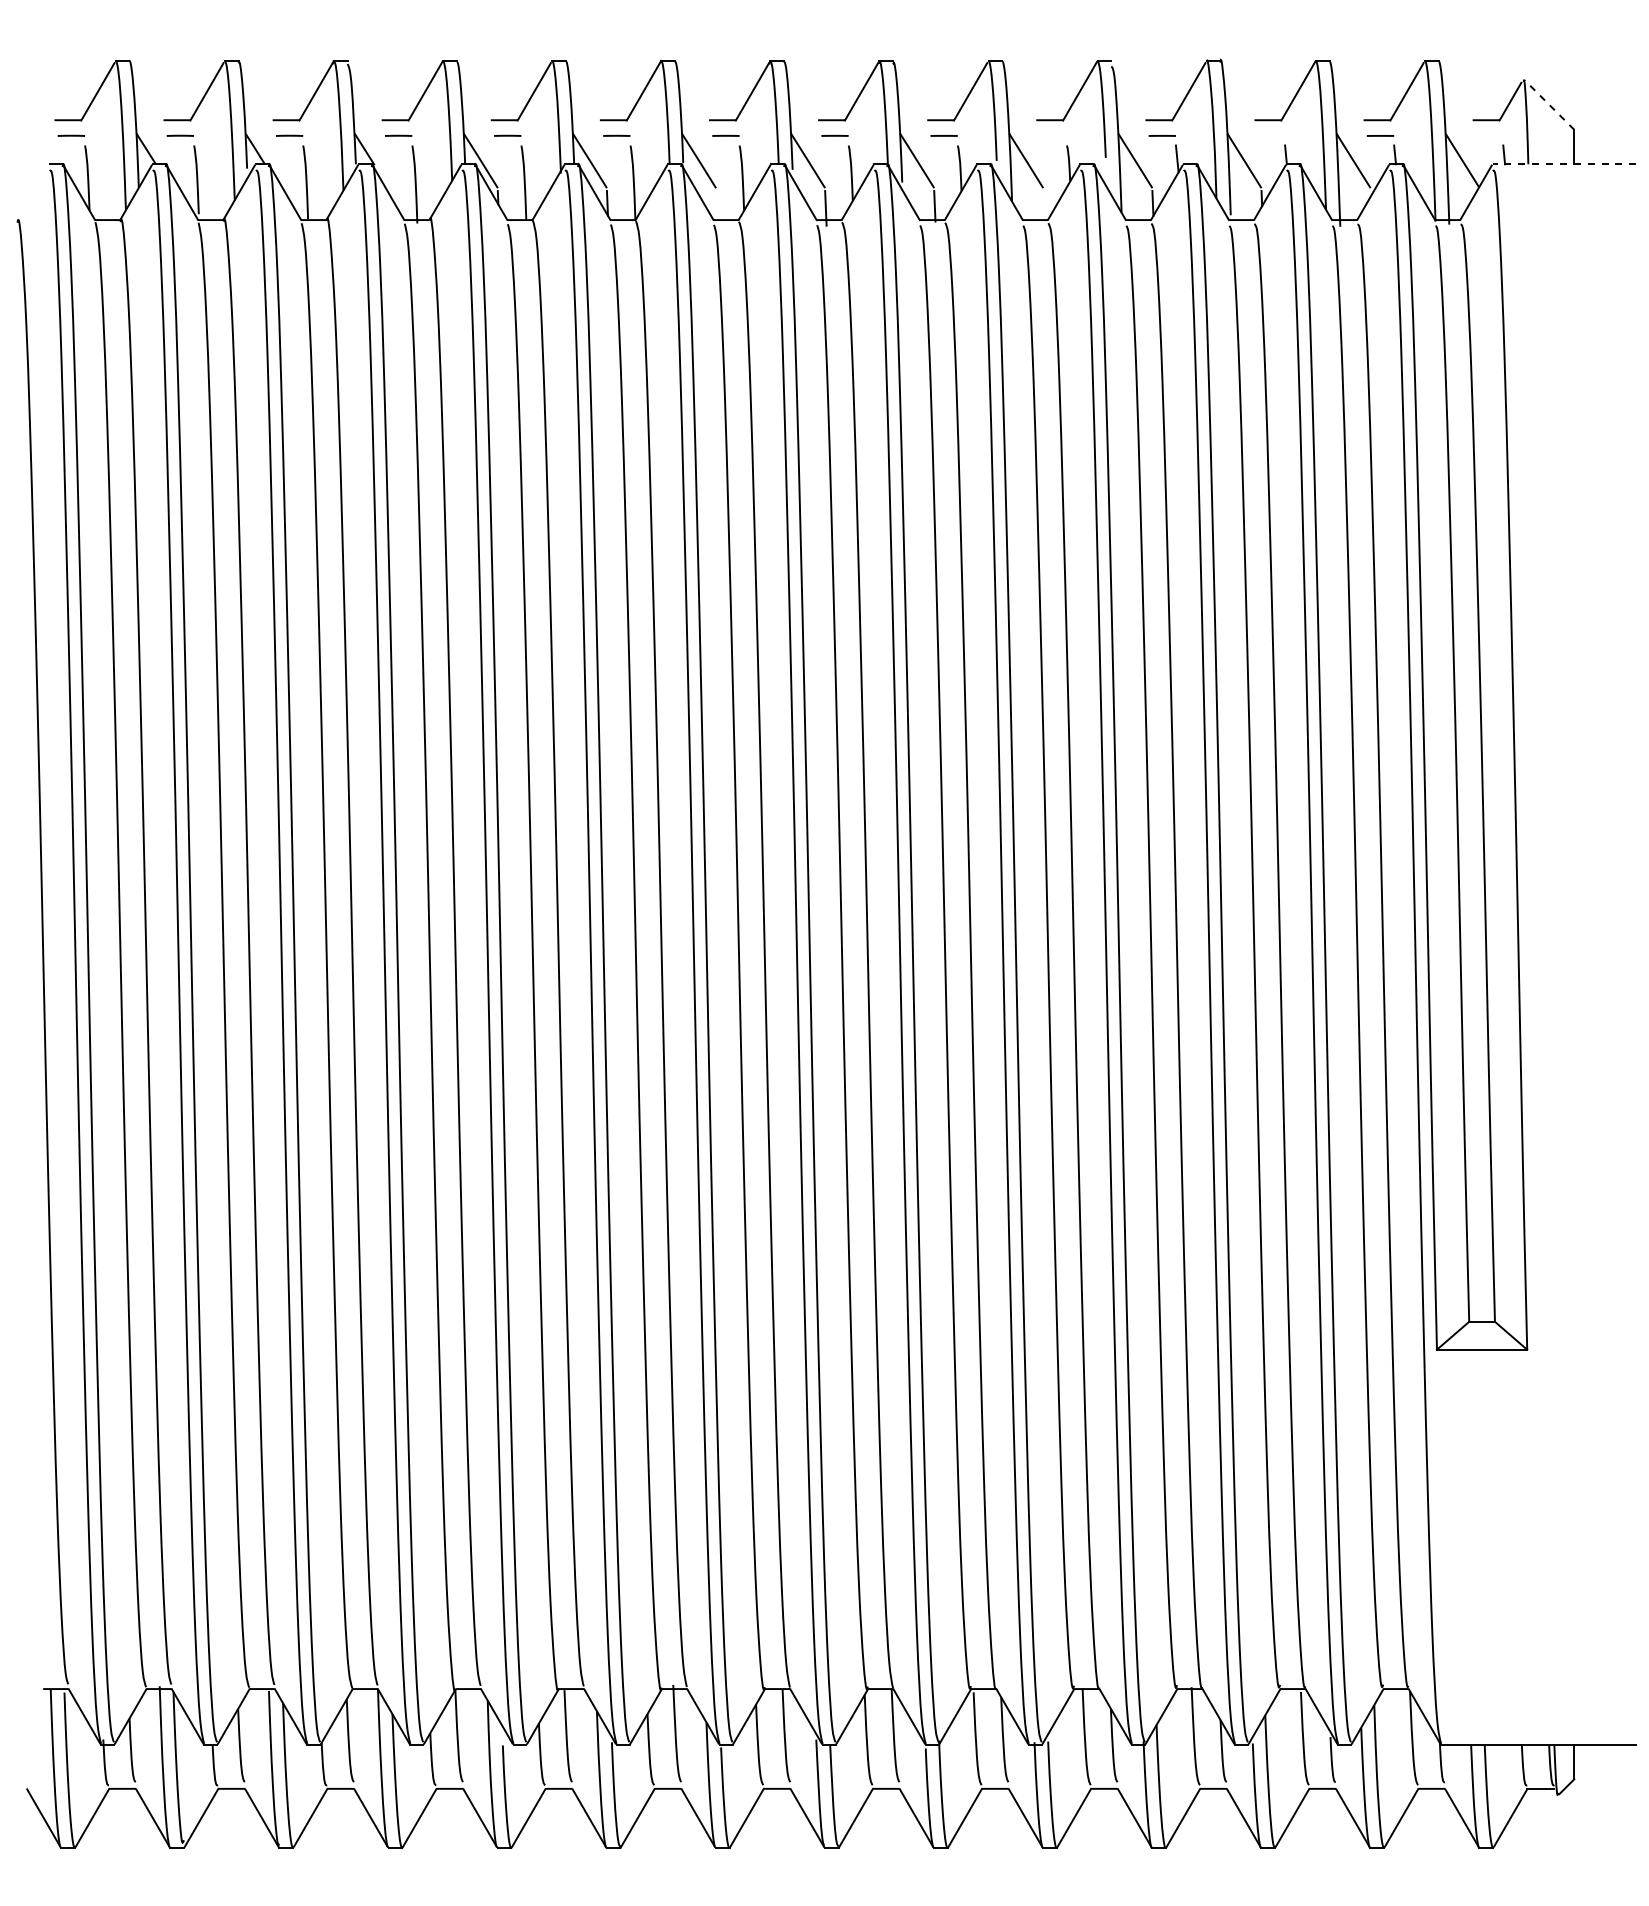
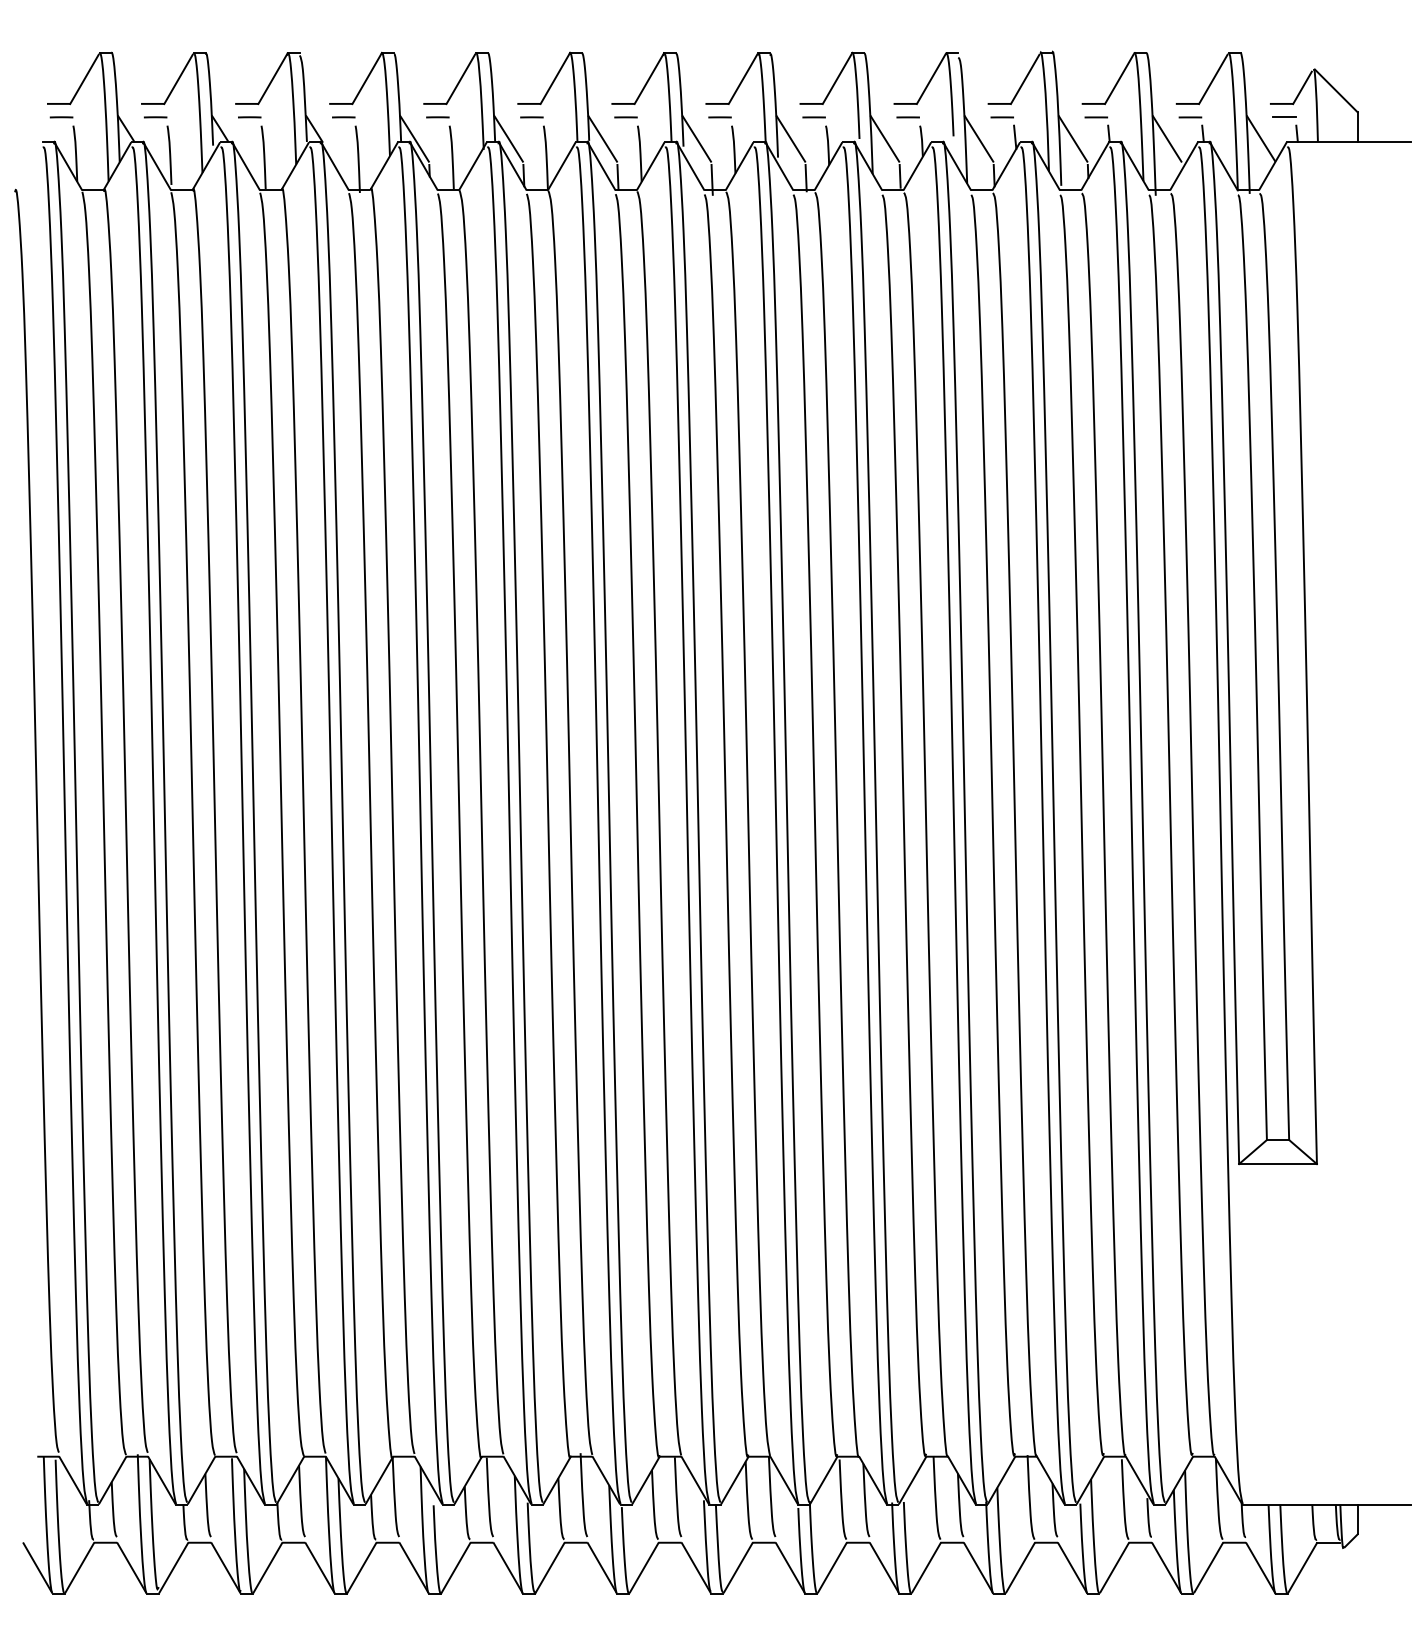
line: (1549, 104) -> (1336, 90), dashed -> solid
line: (1052, 135) -> (907, 117), added
line: (1270, 135) -> (1095, 117), added
line: (1489, 135) -> (1284, 117), added
line: (1564, 164) -> (1349, 142), dashed -> solid
line: (1043, 204) -> (899, 176), added
line: (716, 205) -> (617, 177), added

